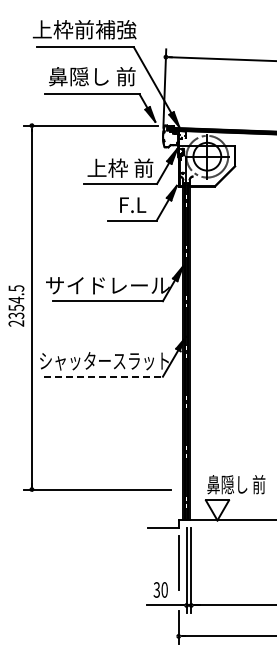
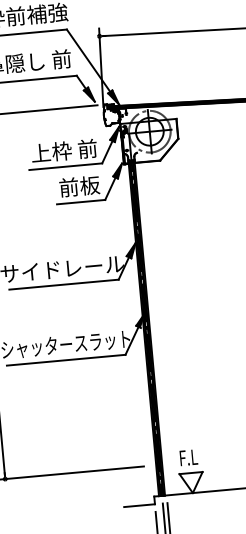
text: (132, 204) -> (79, 186), F.L -> 前板
line: (103, 376) -> (66, 360), dashed -> solid
text: (236, 484) -> (208, 455), 鼻隠し 前 -> F.L

